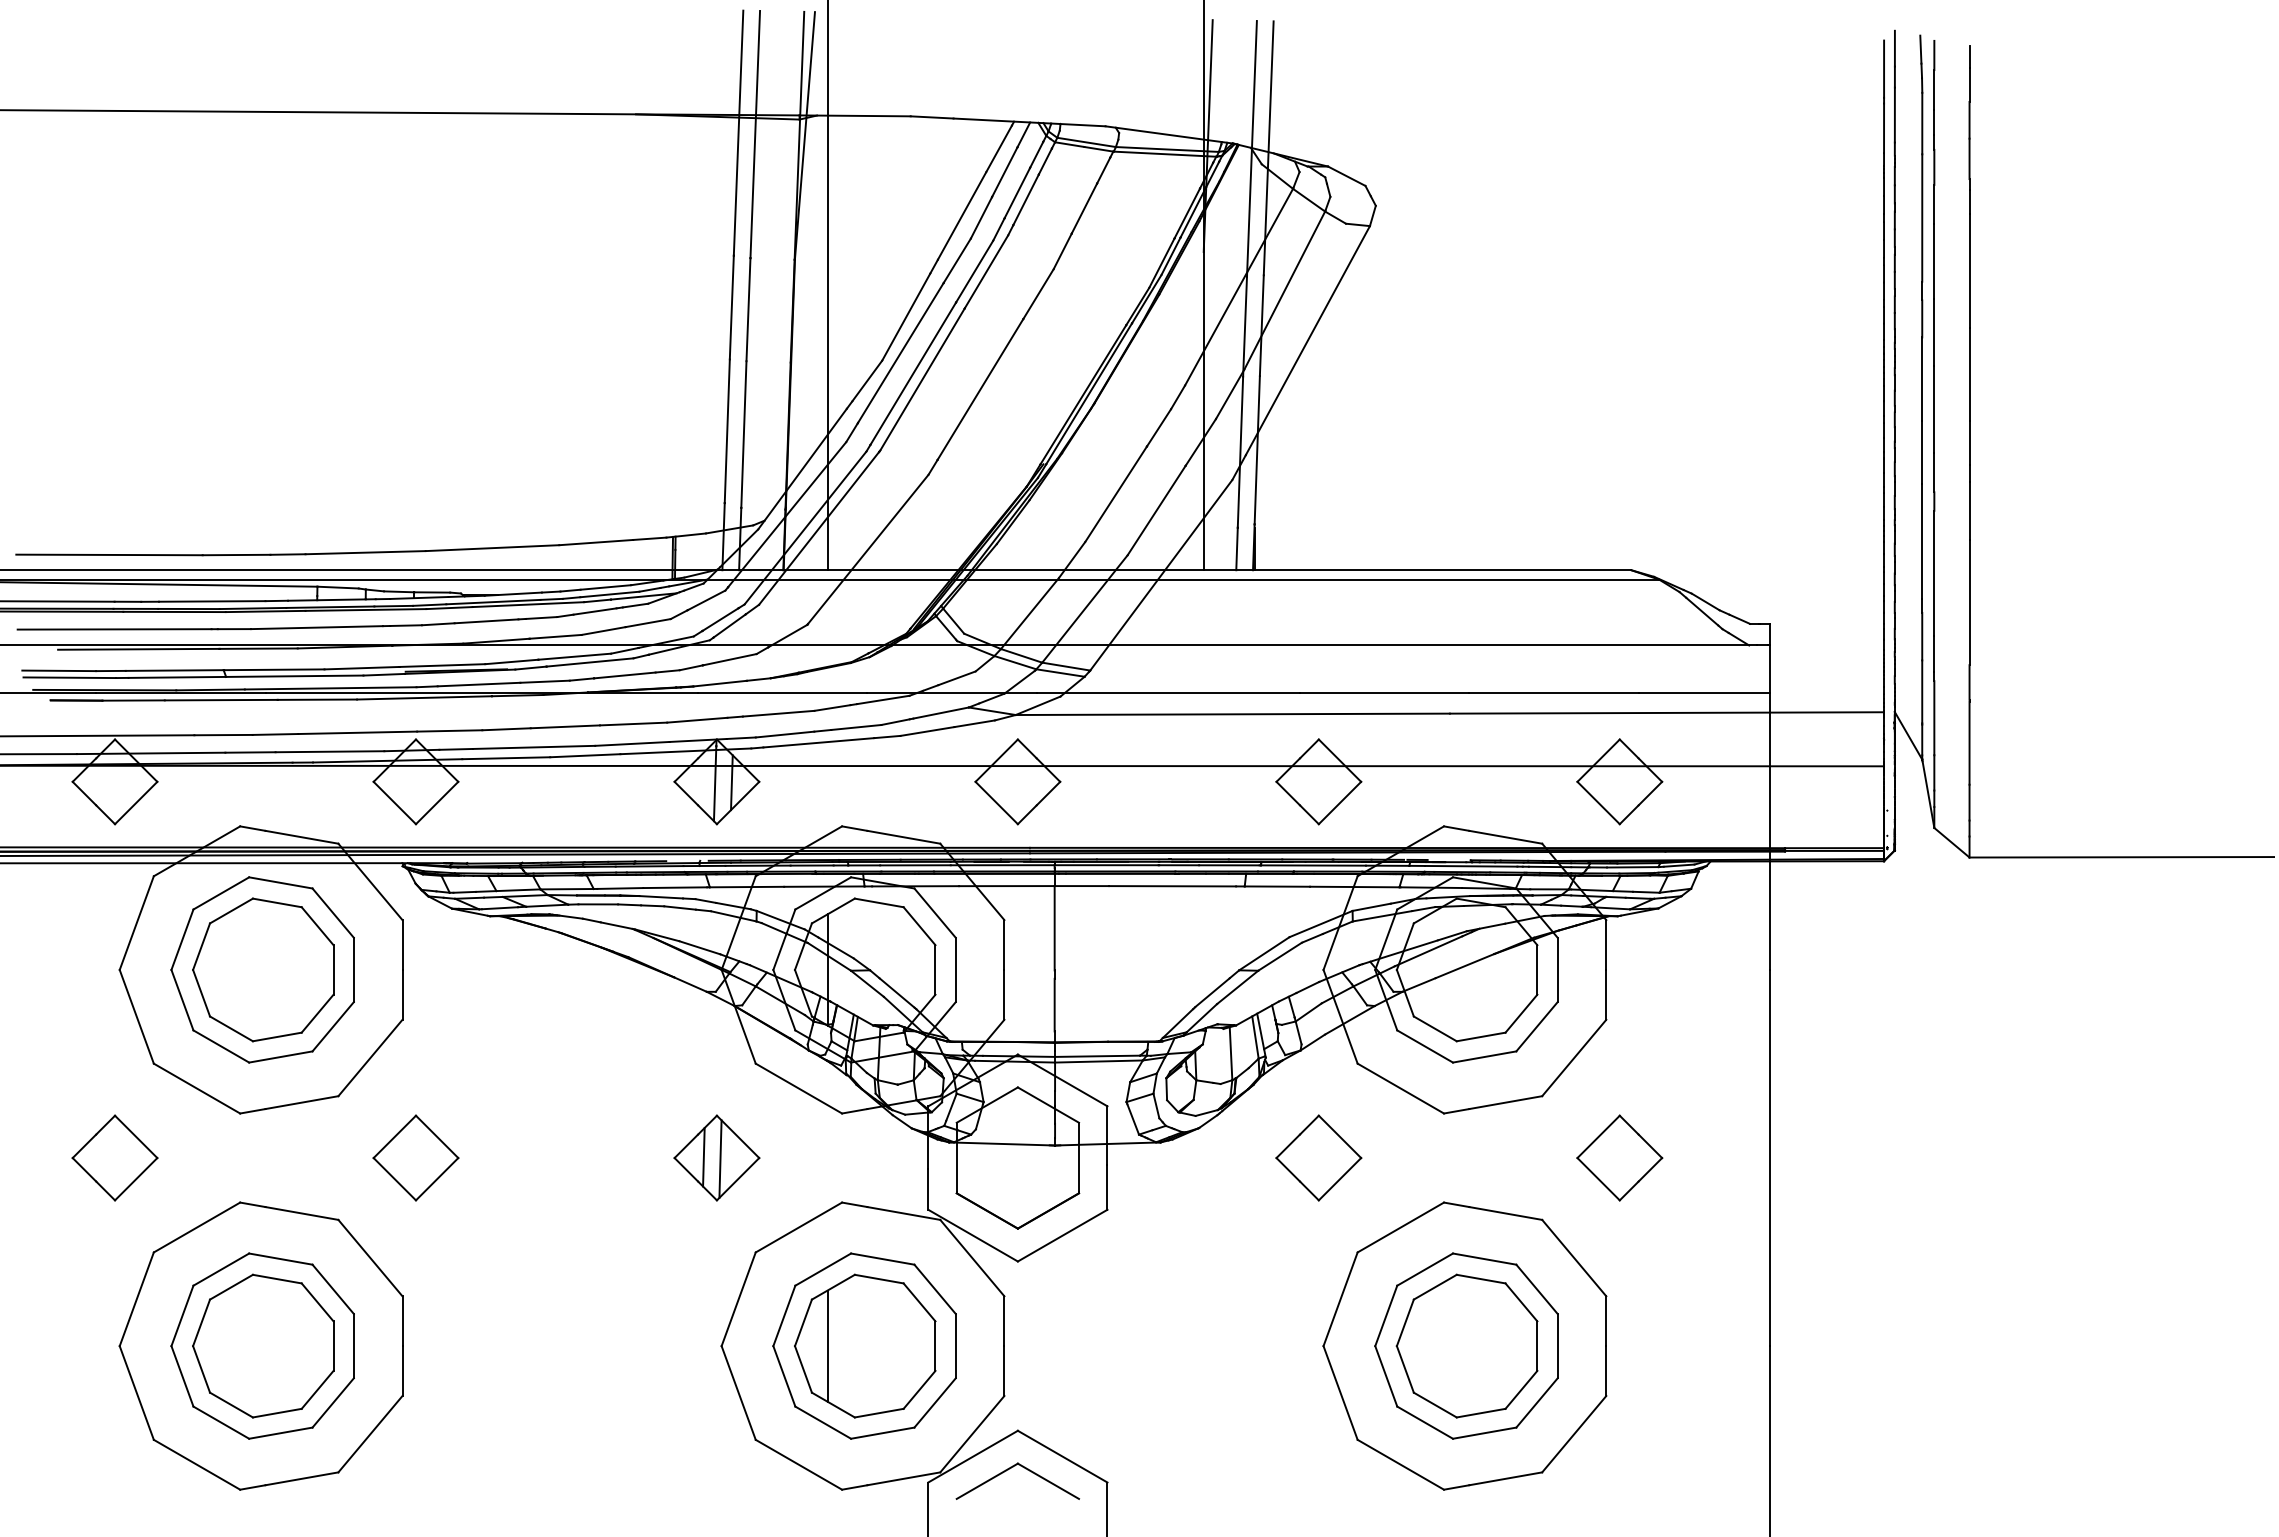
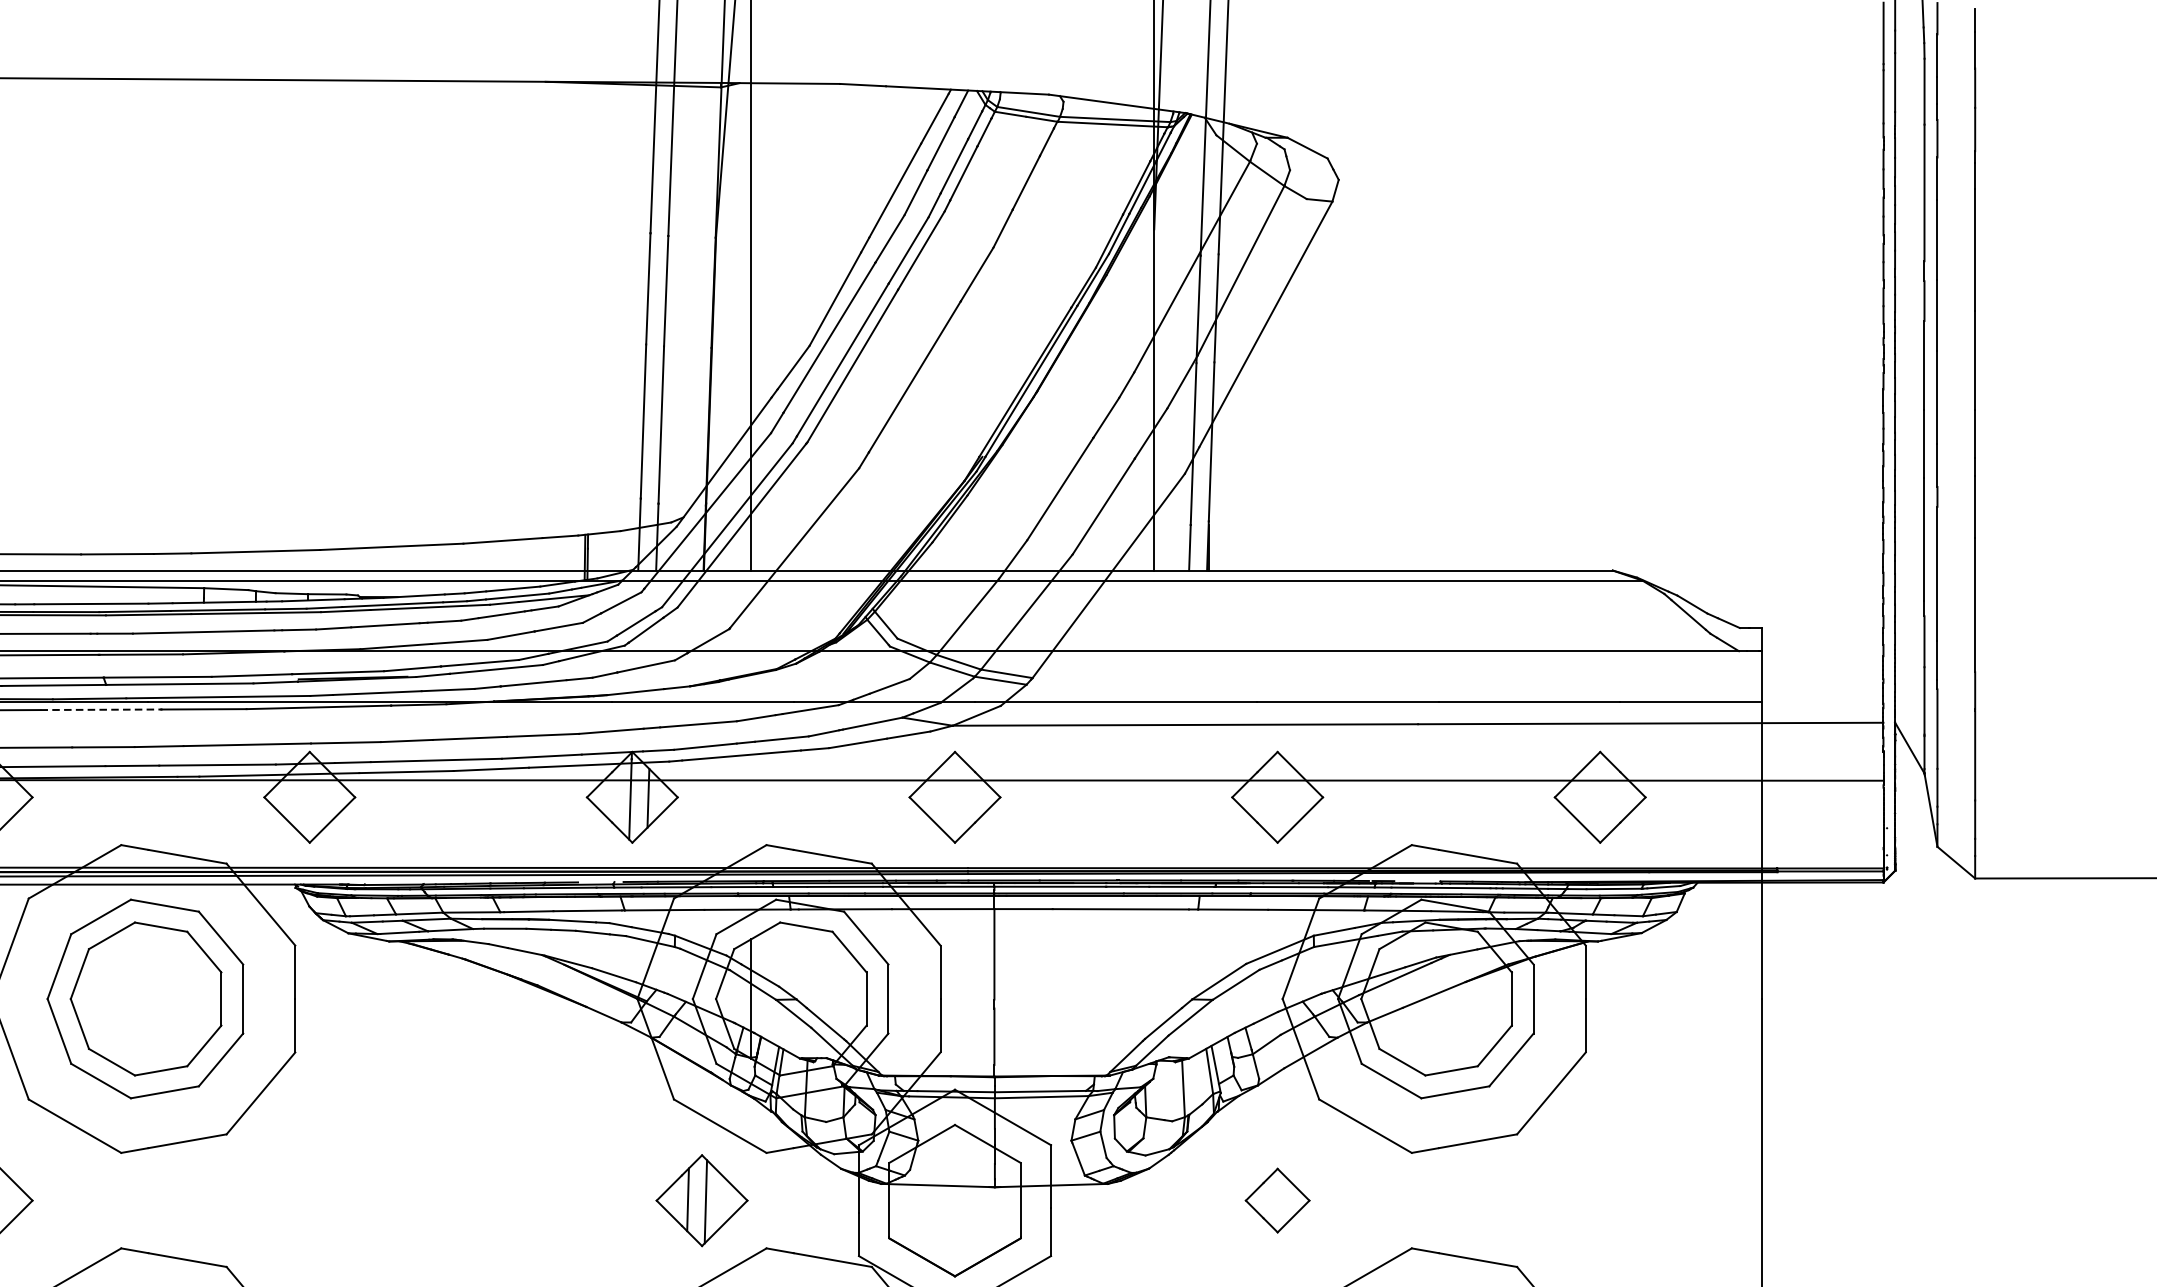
line: (221, 700) -> (101, 710), solid -> dashed
part: (415, 1157) -> (309, 1200), removed
part: (716, 1157) -> (701, 1200), moved
part: (1318, 1157) -> (1277, 1200), size x0.7
part: (1619, 1157) -> (1599, 1200), removed

